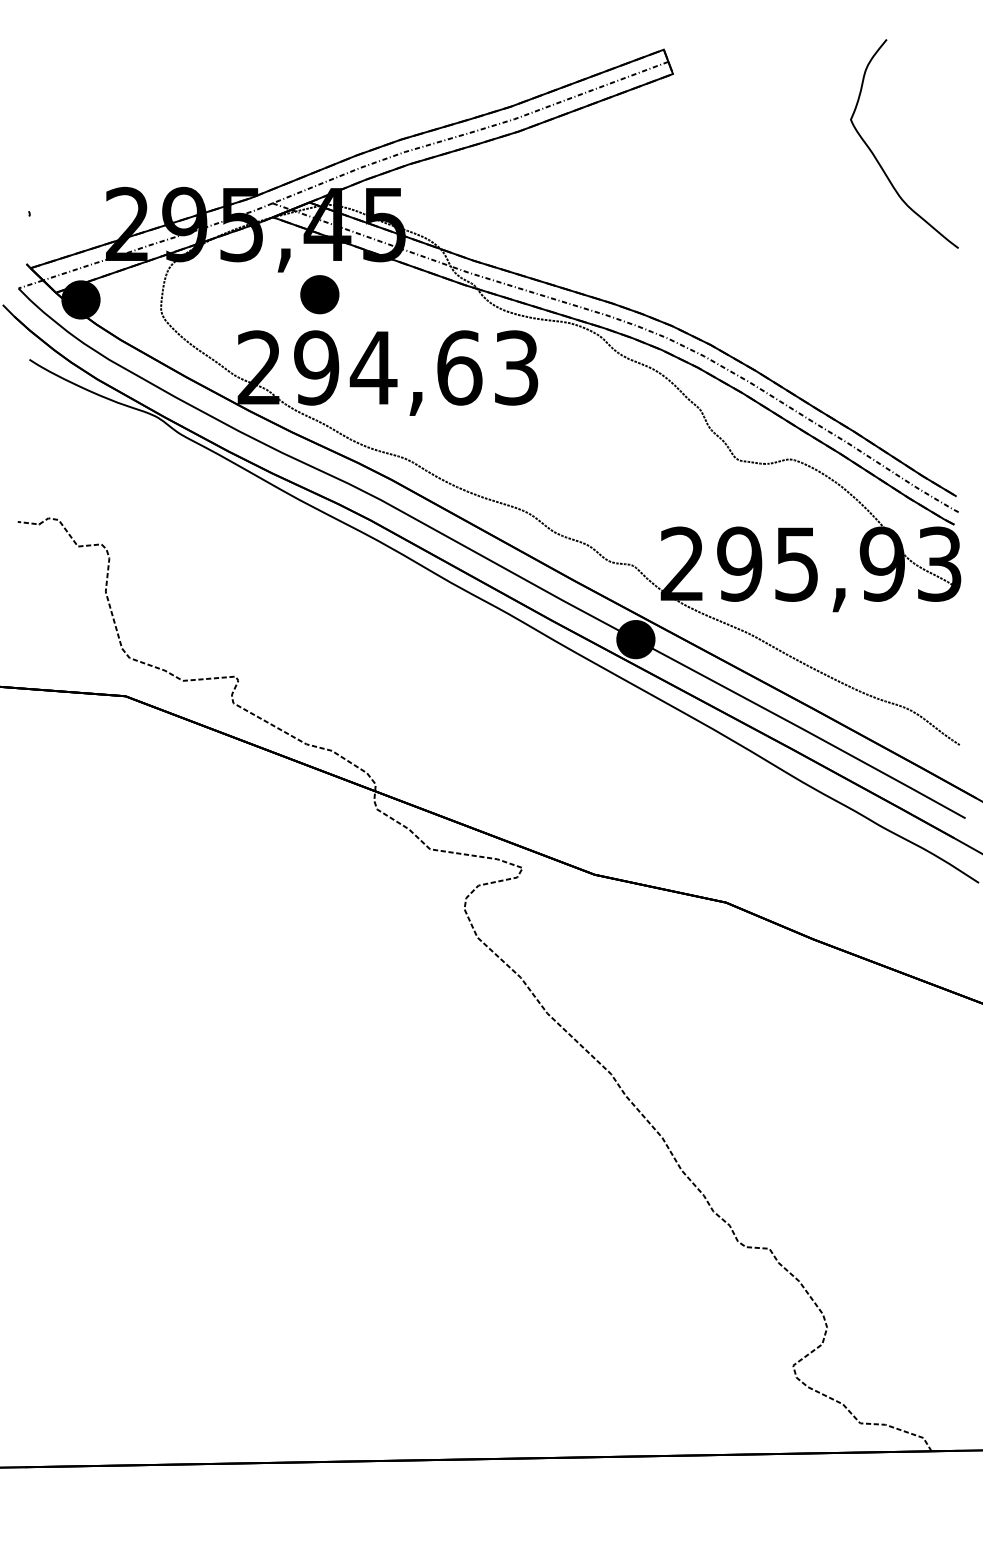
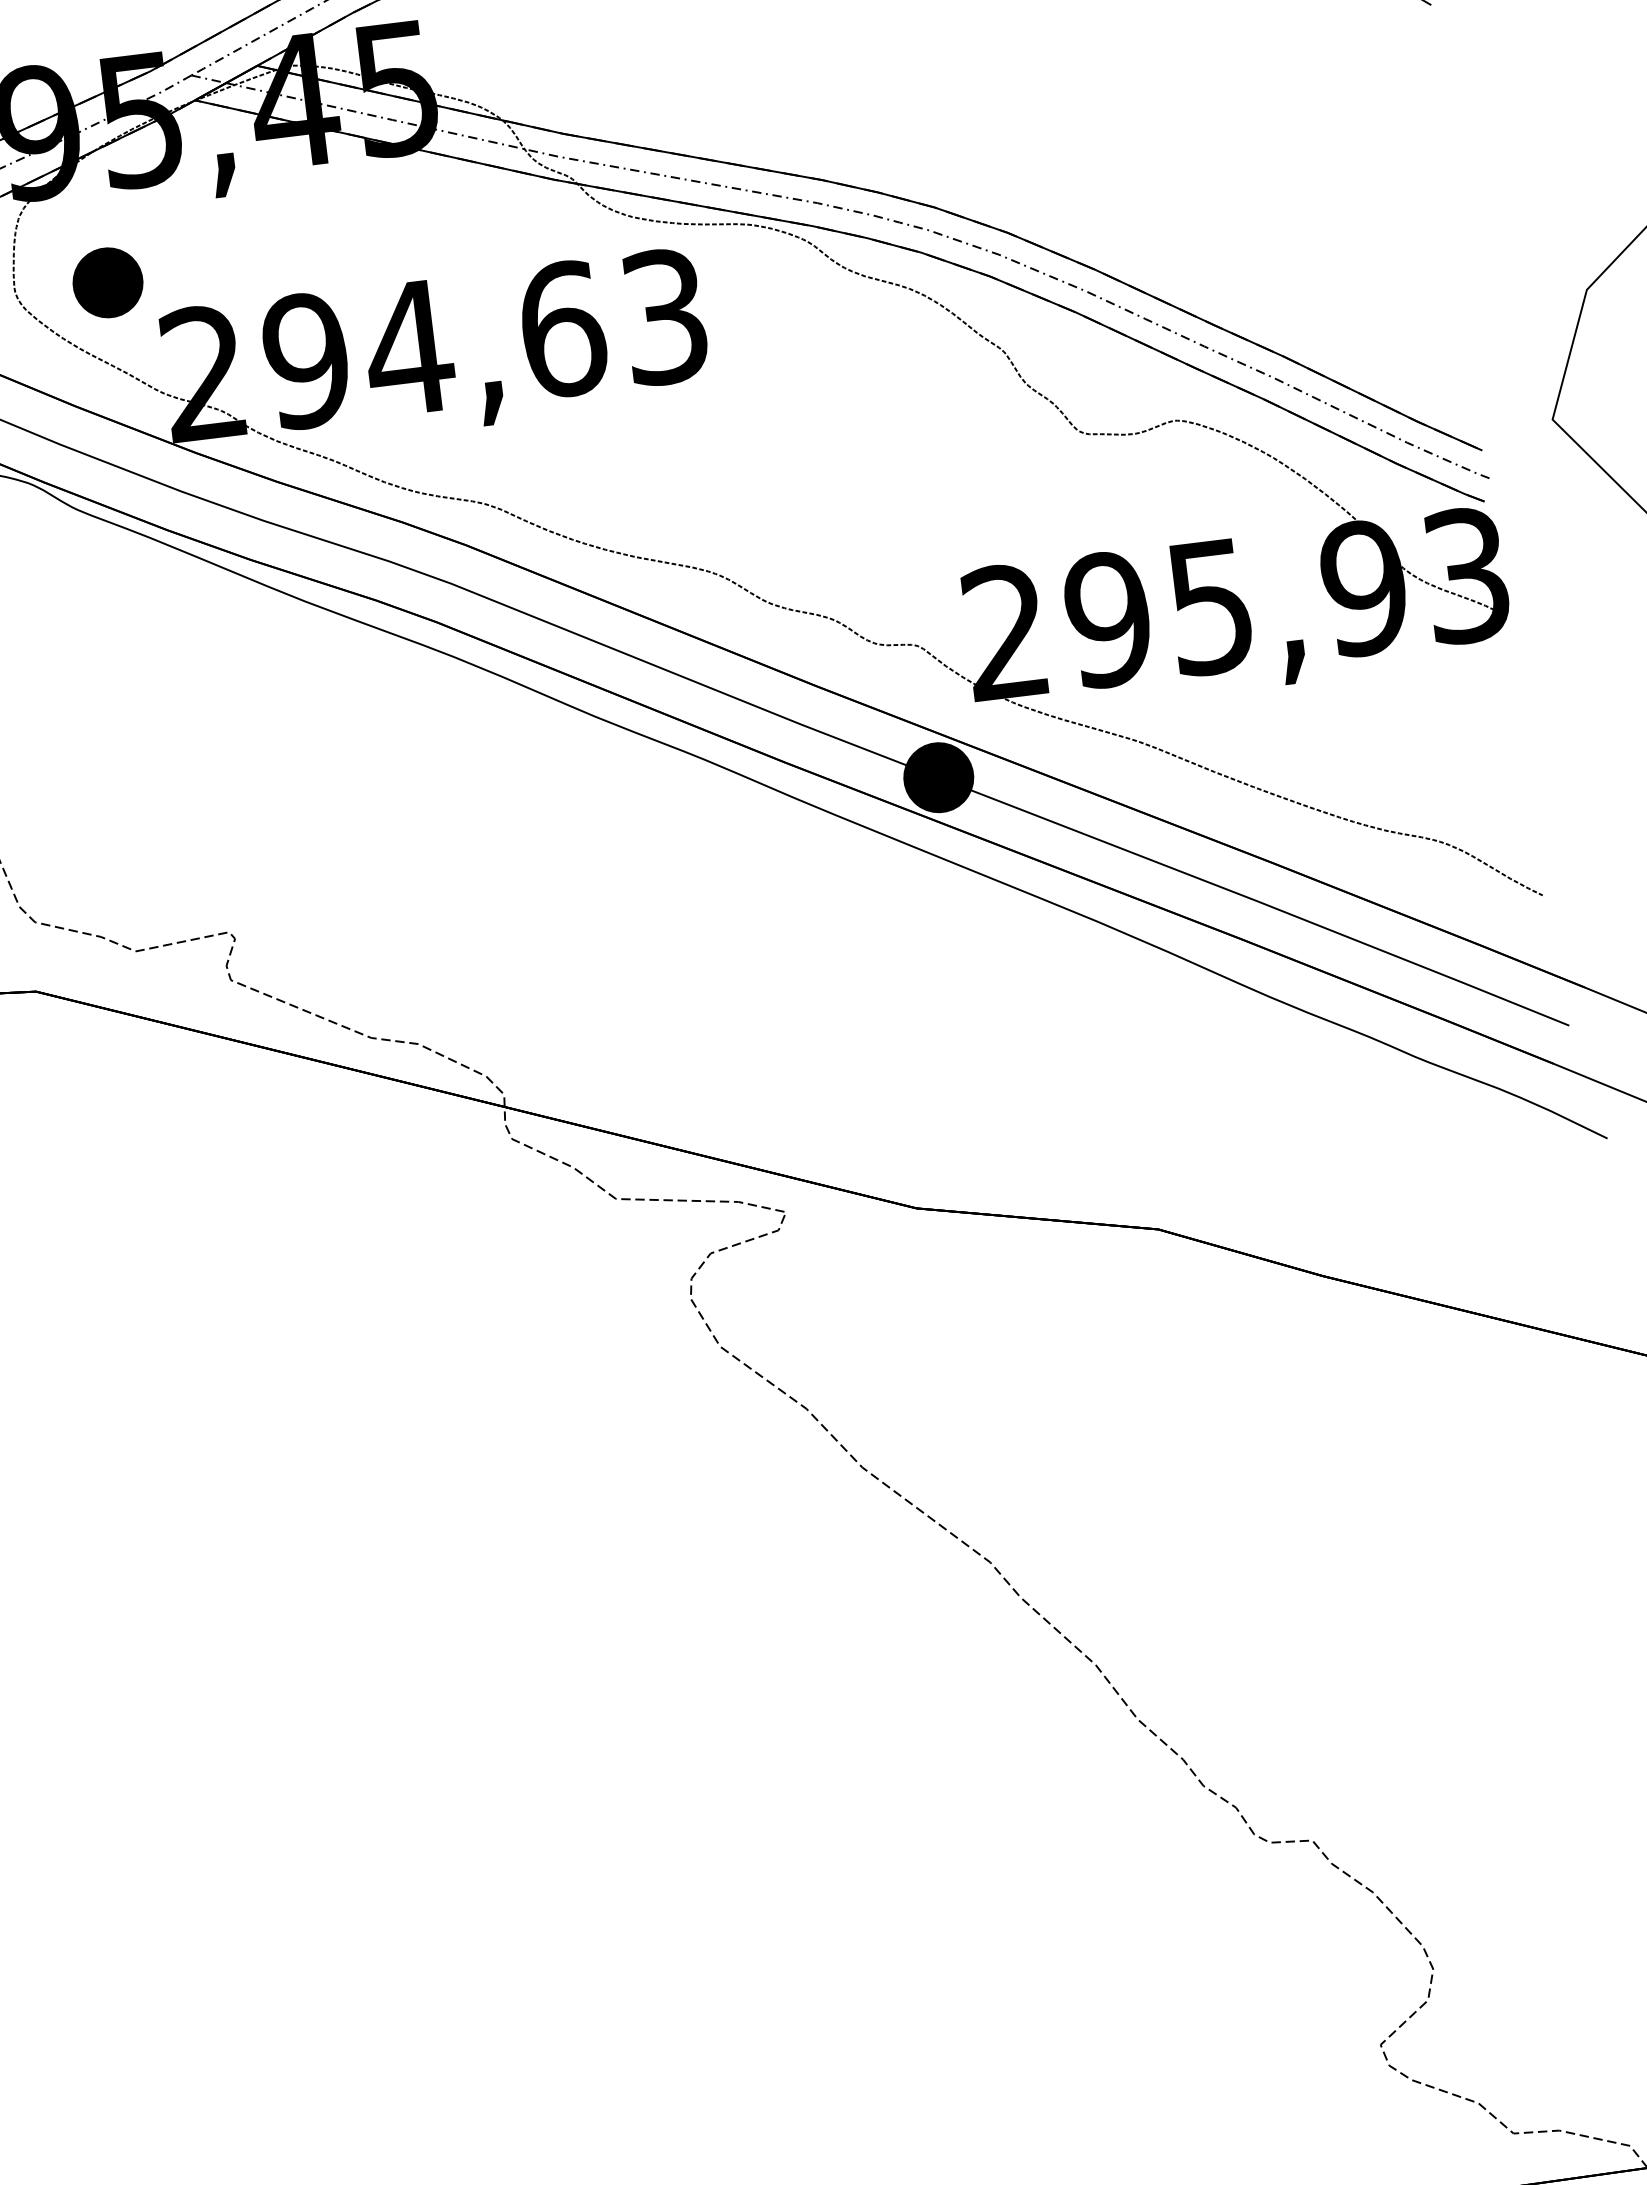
part: (319, 294) -> (107, 282), moved

